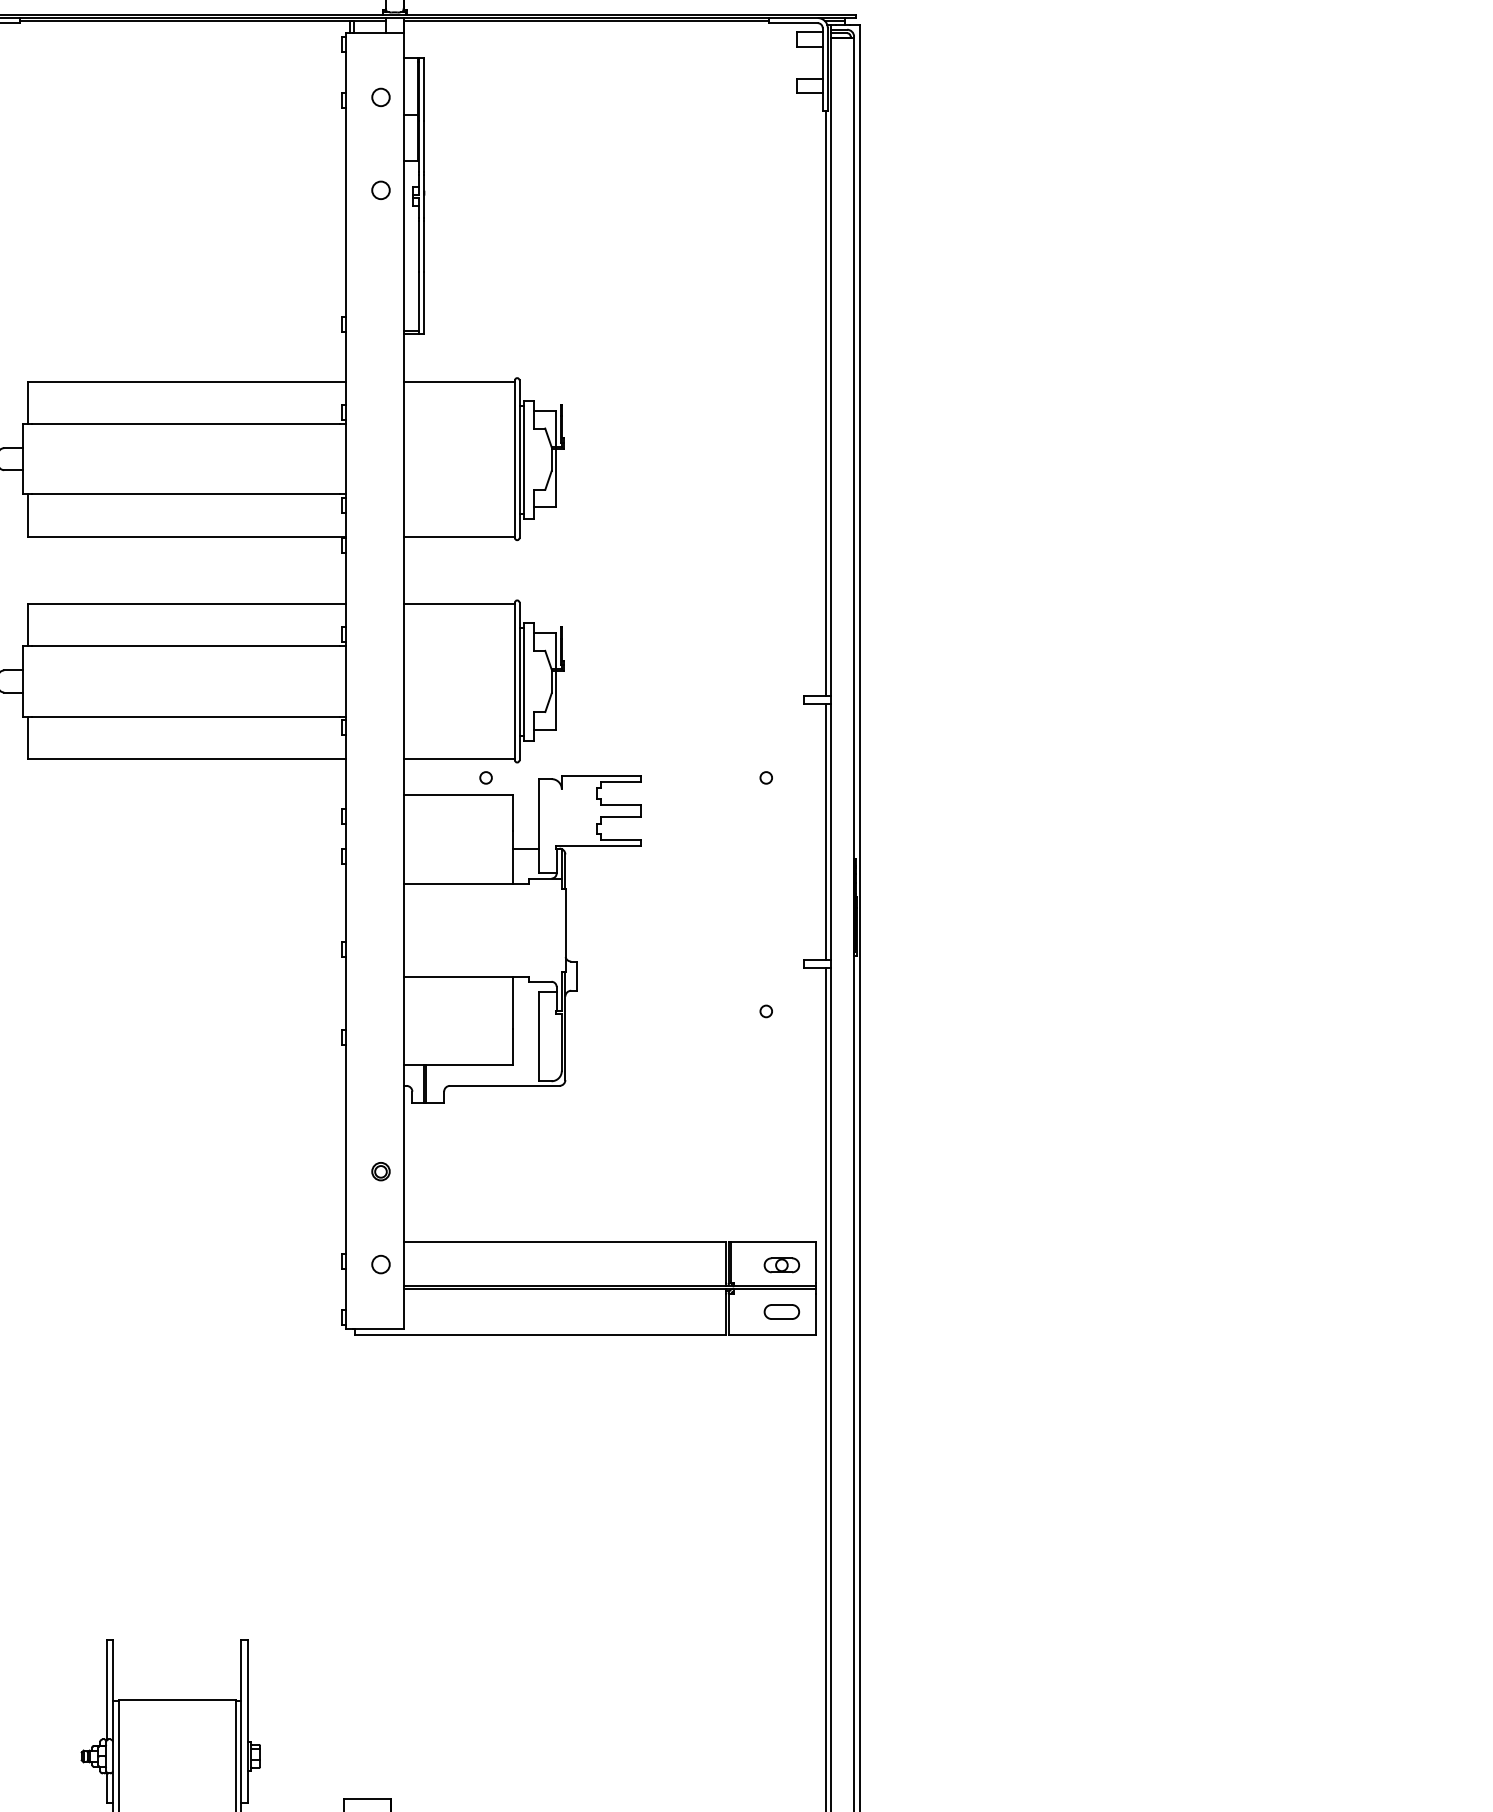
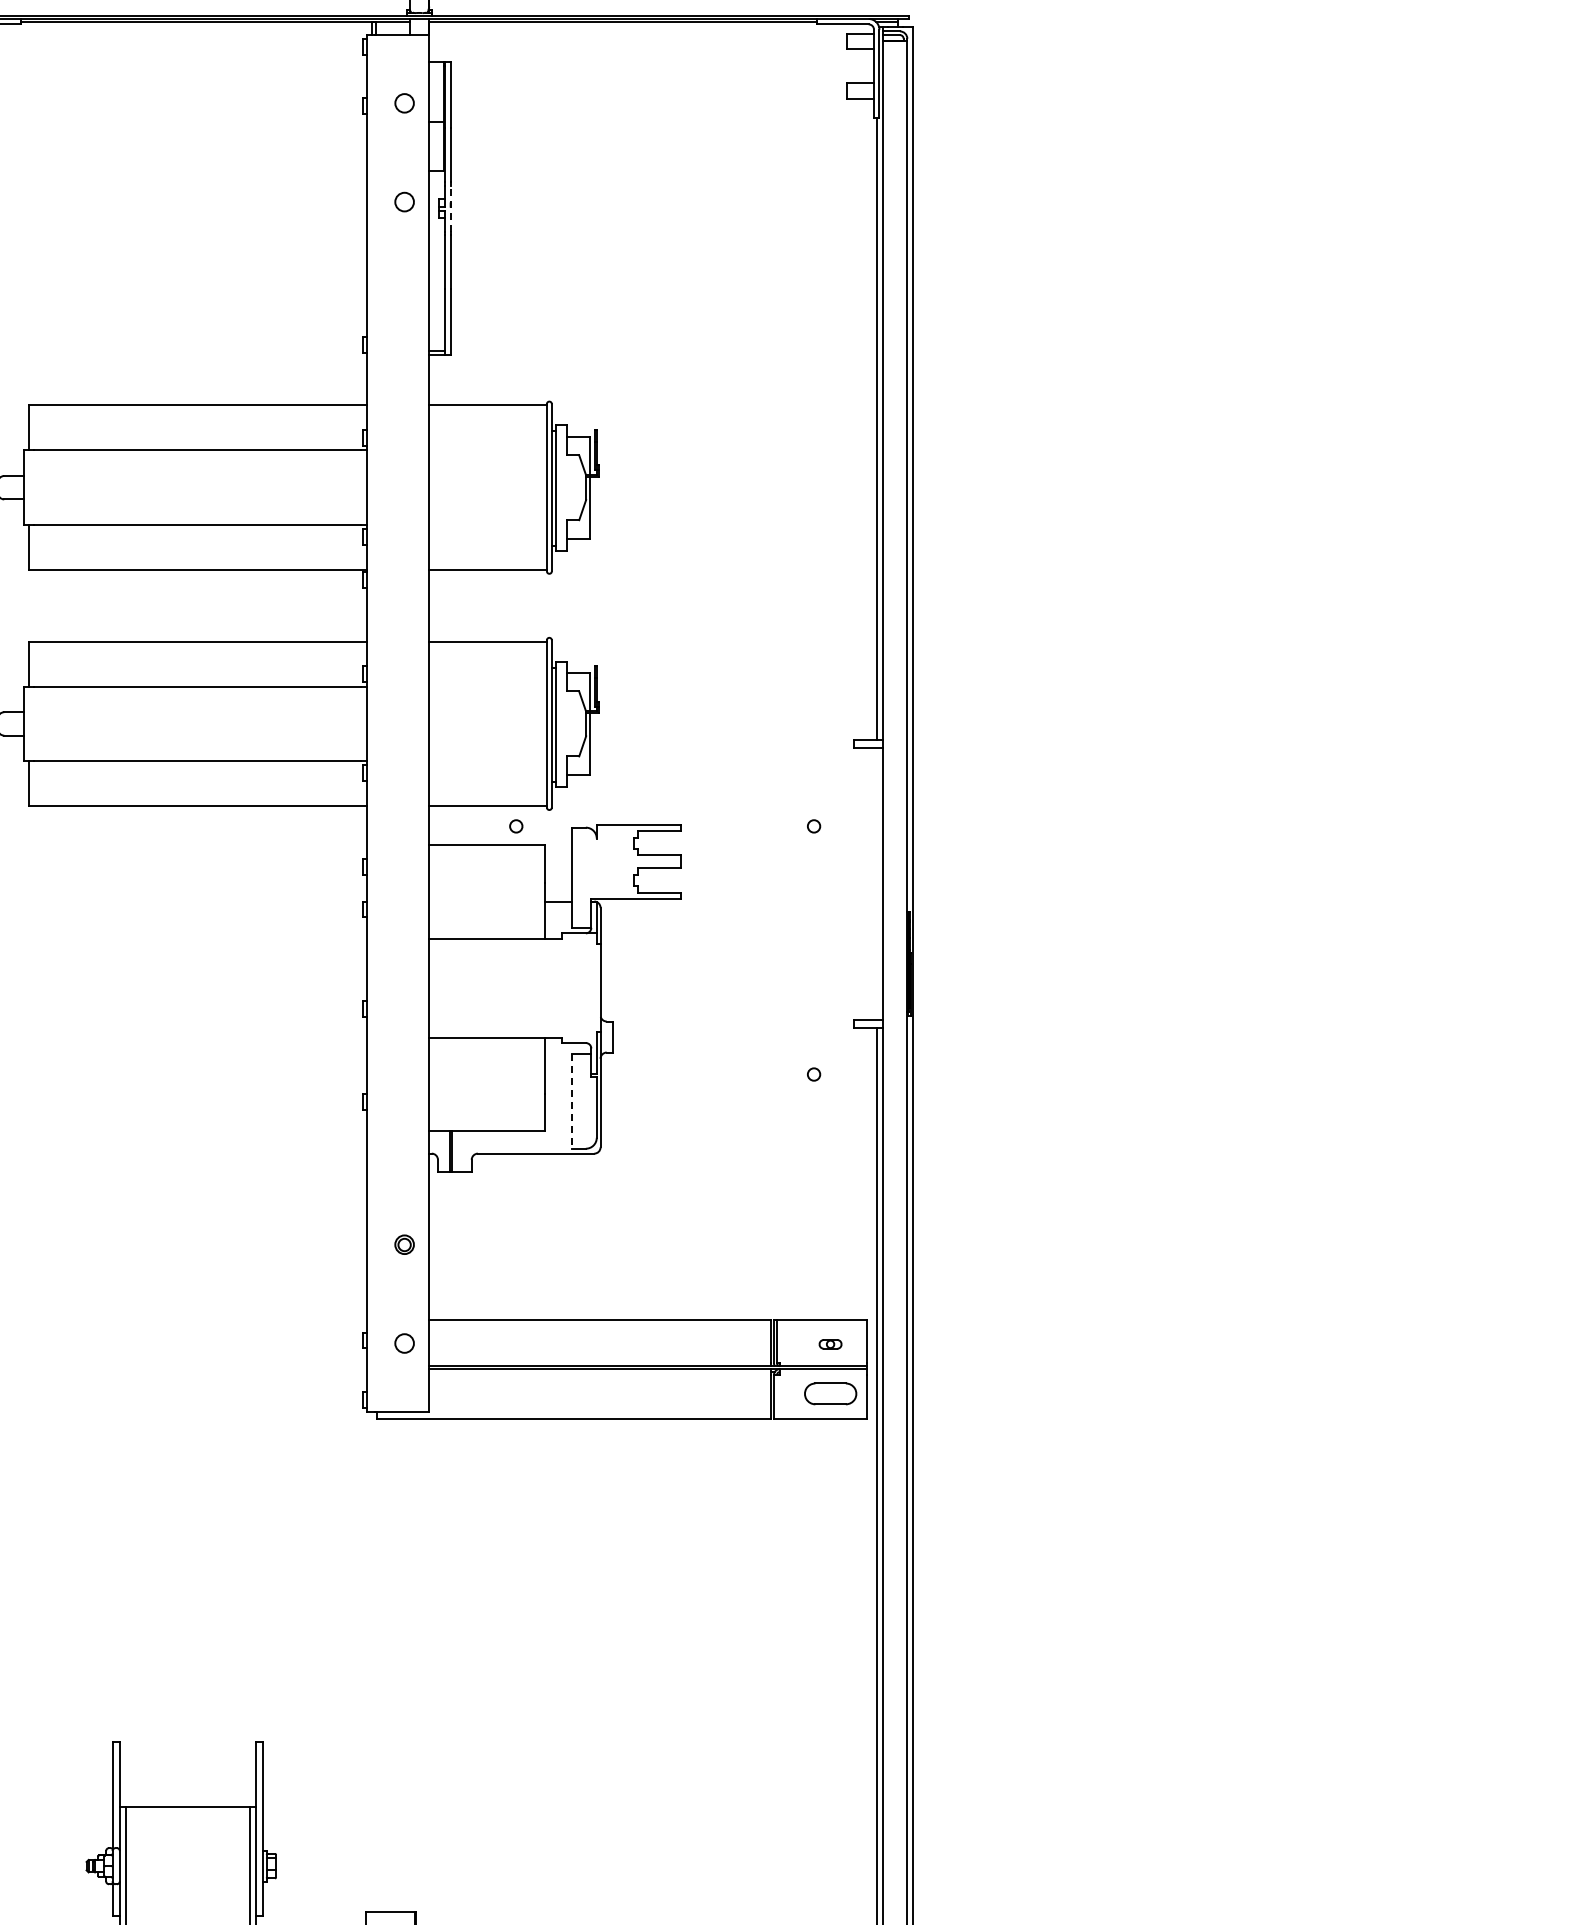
line: (424, 196) -> (450, 208), solid -> dashed
line: (826, 831) -> (877, 883), removed
line: (538, 1037) -> (572, 1102), solid -> dashed
part: (781, 1265) -> (830, 1344), size x0.6
part: (781, 1311) -> (830, 1393), size x1.4

